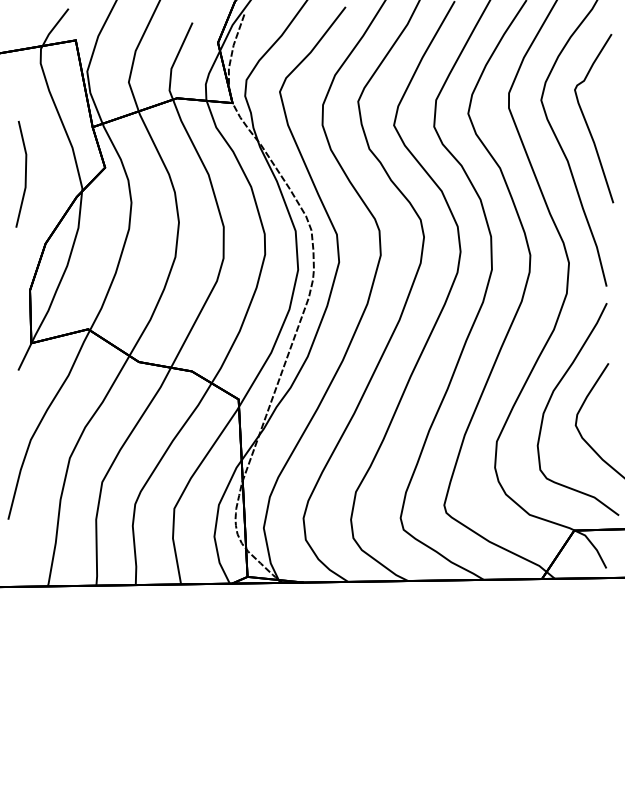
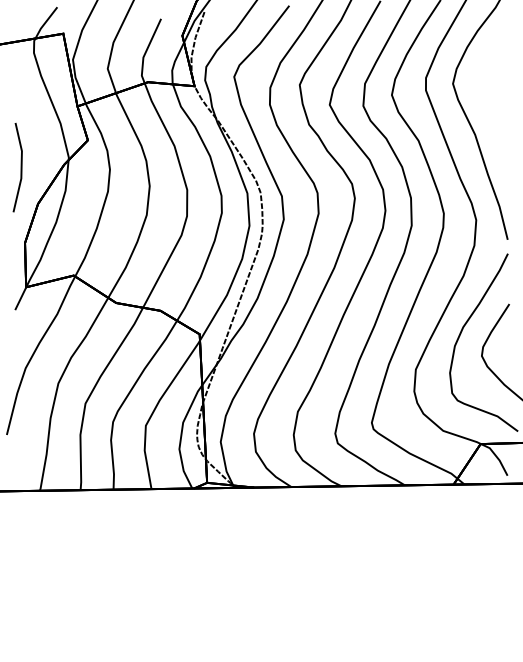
curve: (587, 122) -> (491, 102), removed
line: (25, 173) -> (21, 166), moved

